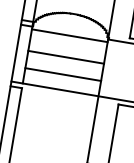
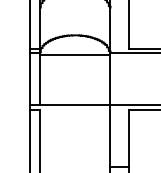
line: (65, 57) -> (74, 75), removed
line: (62, 74) -> (74, 91), removed

